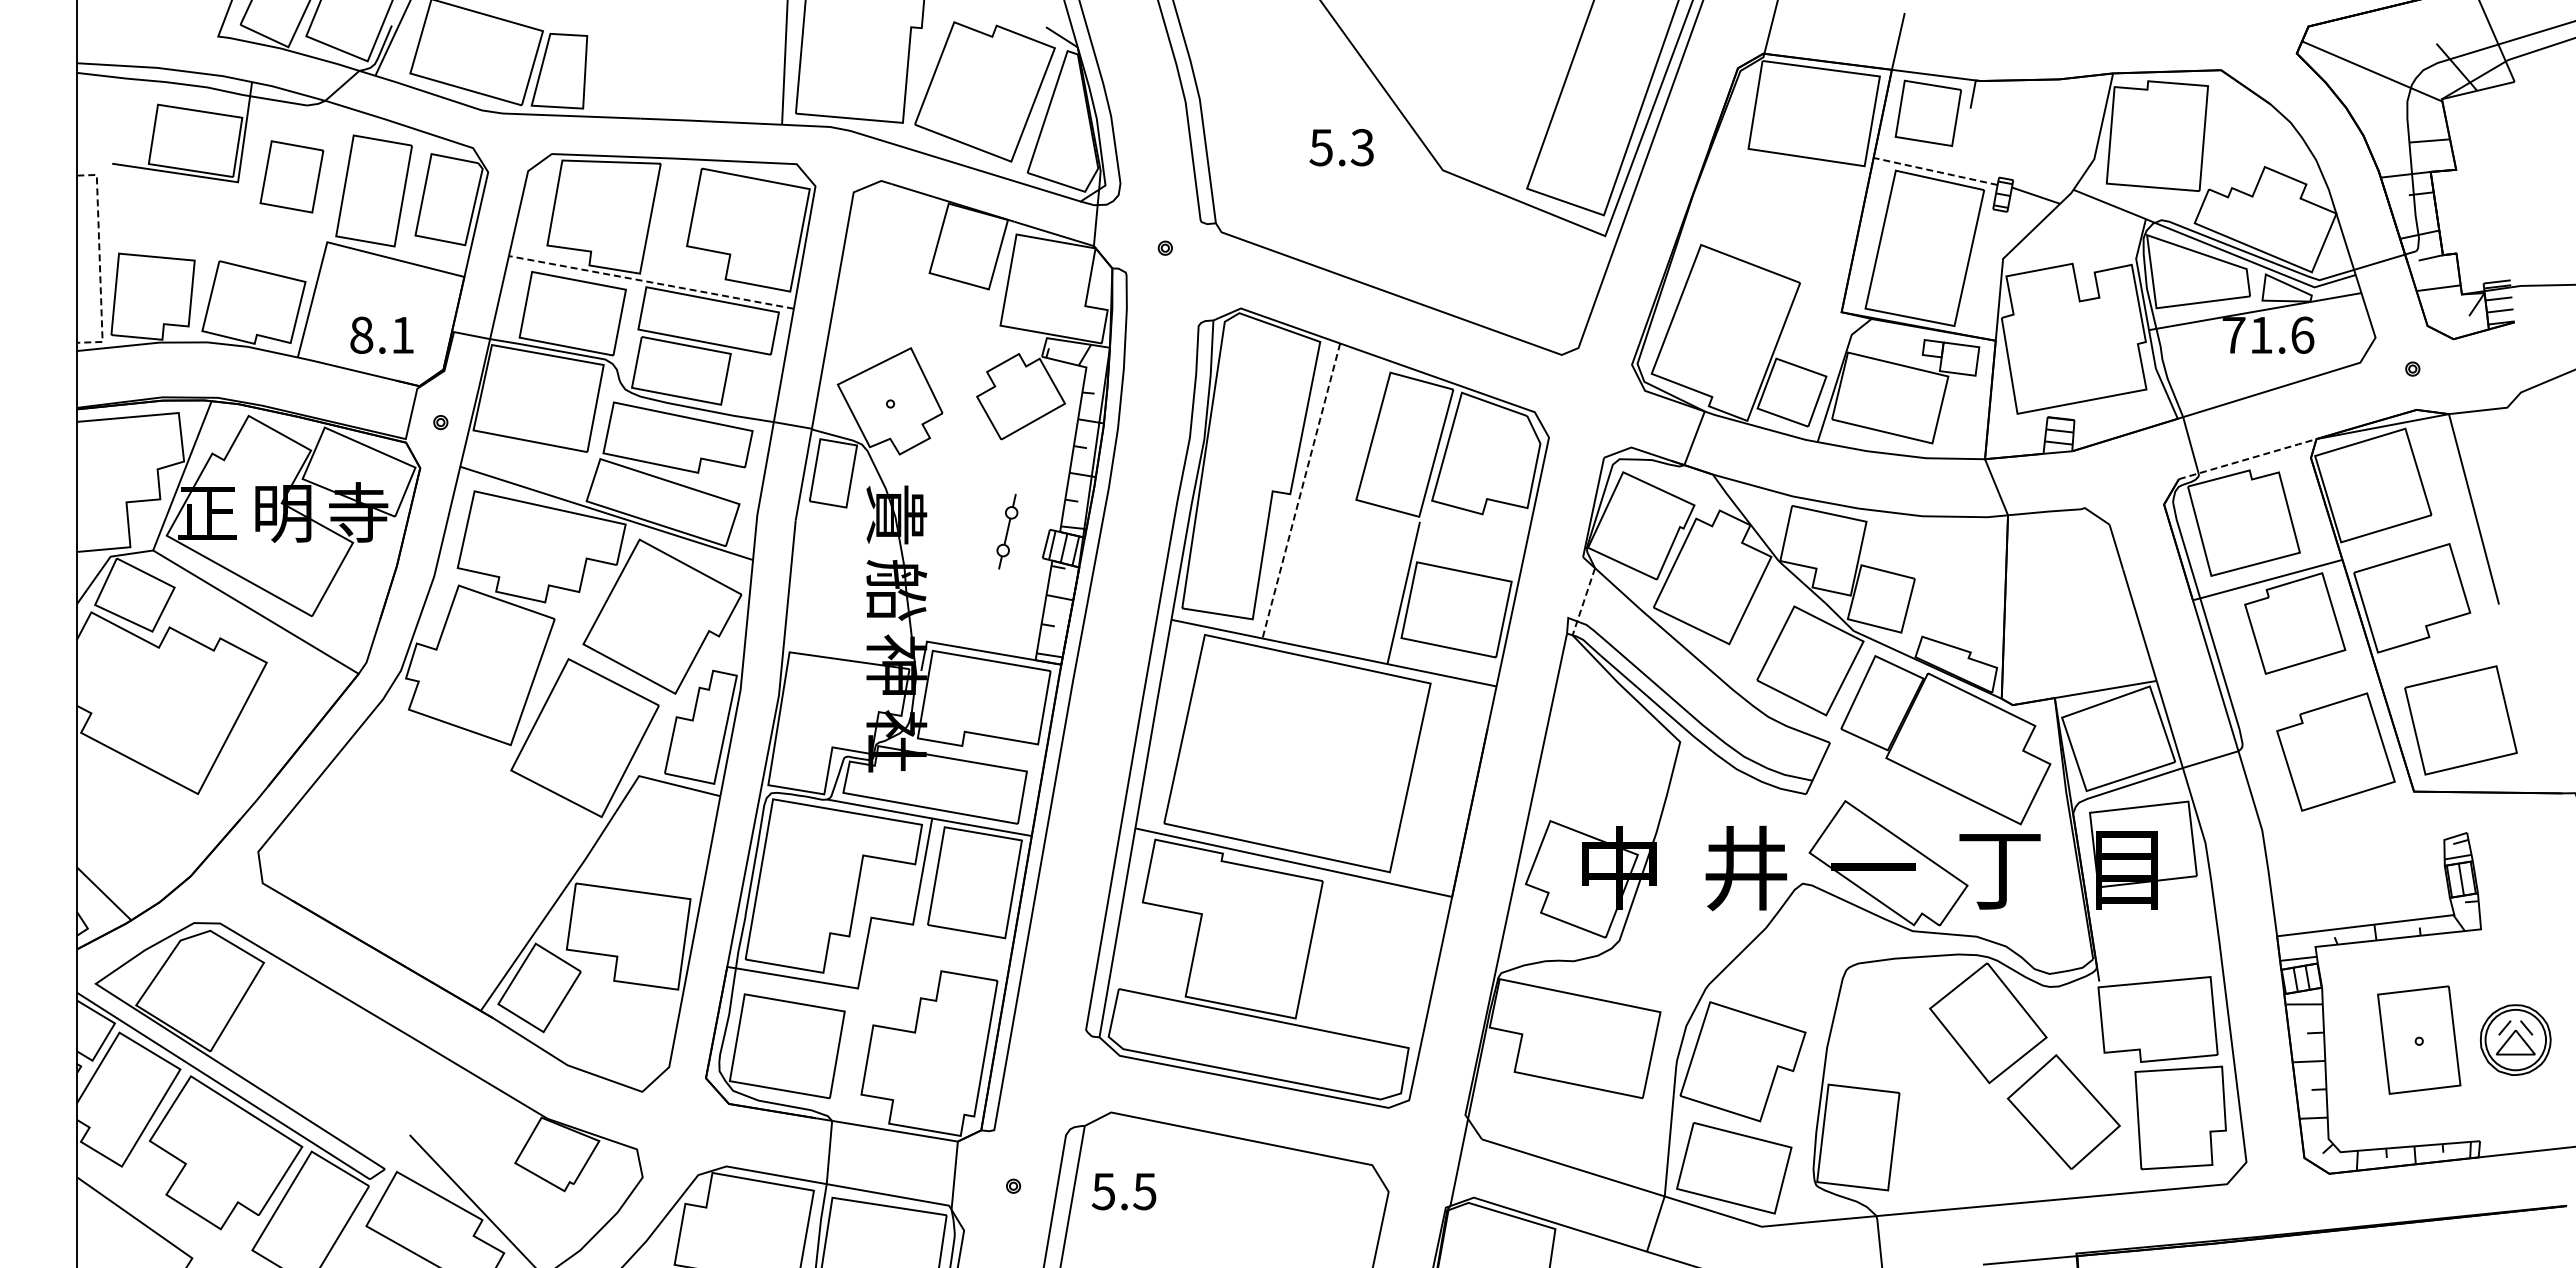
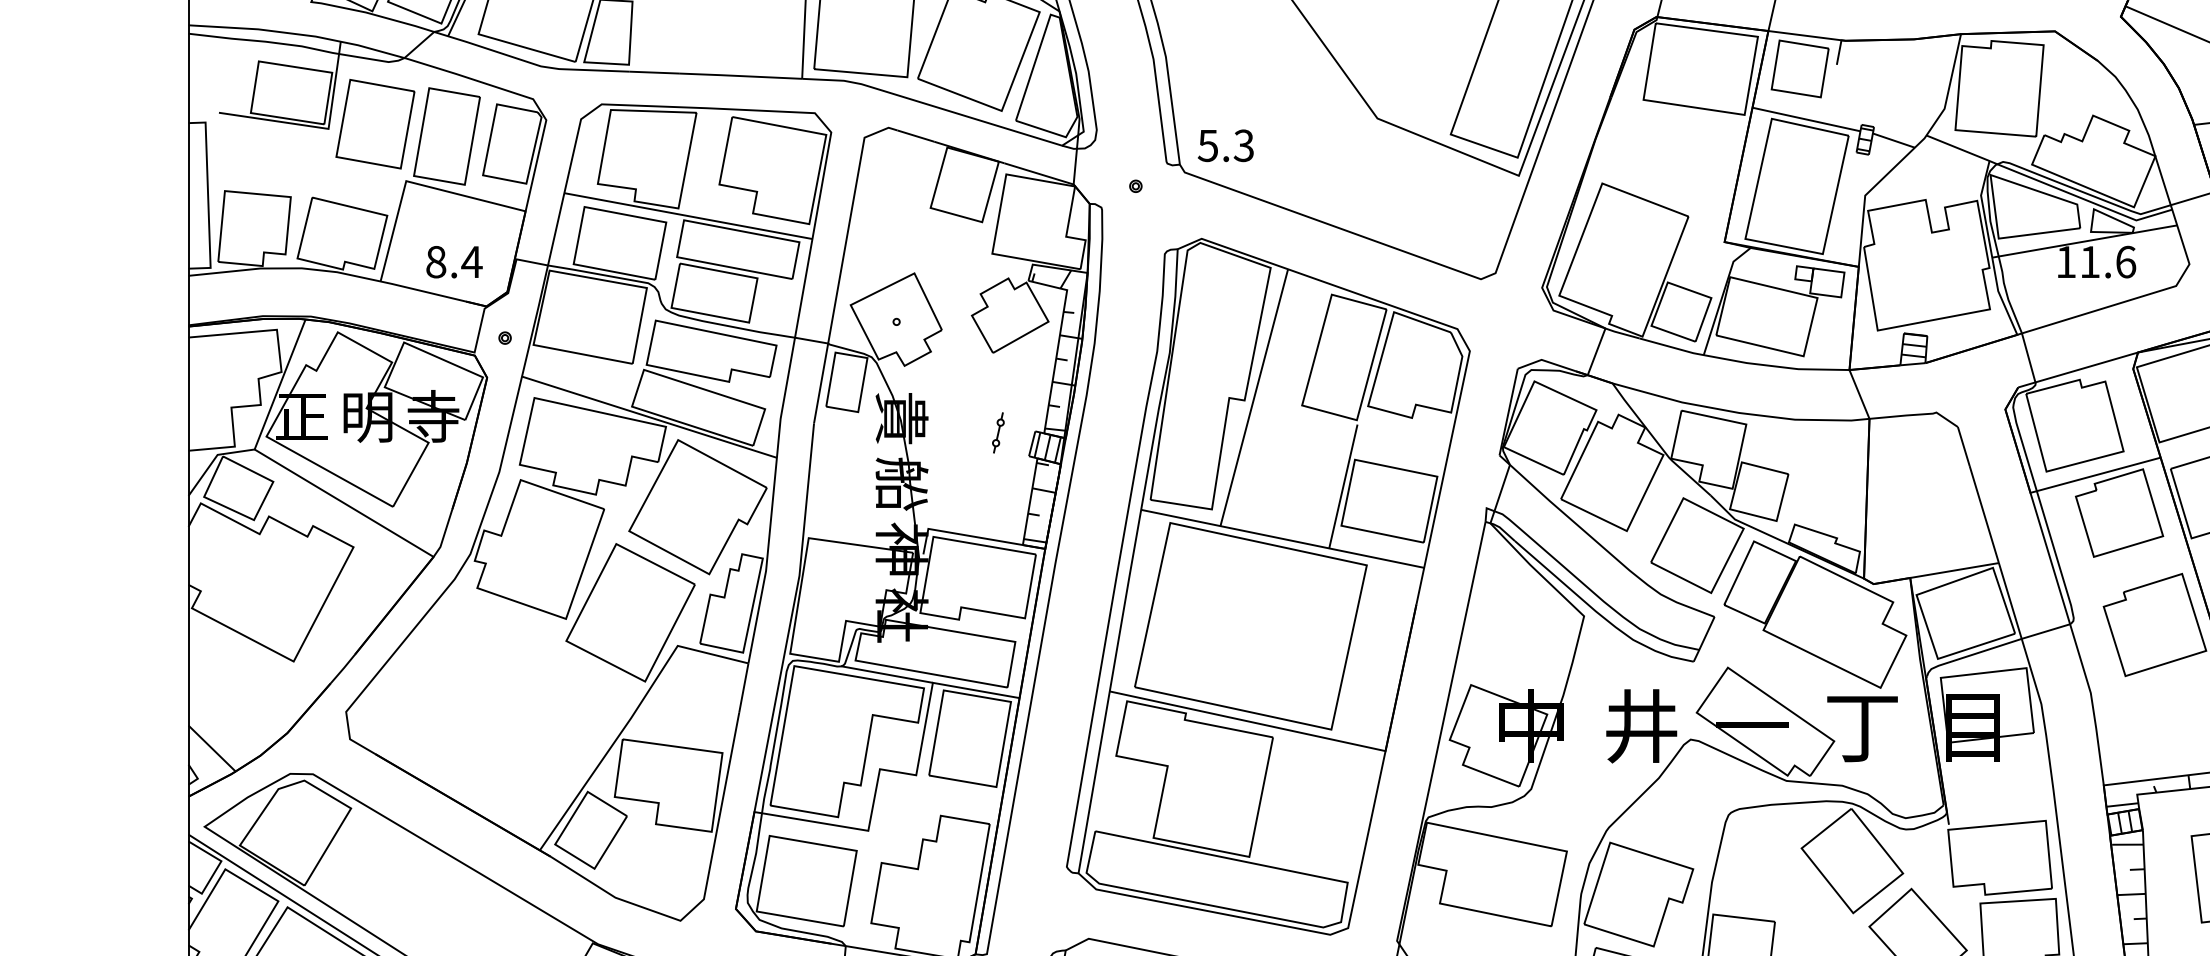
text: (1341, 147) -> (1225, 145), moved
line: (1935, 171) -> (1806, 119), dashed -> solid
part: (291, 176) -> (375, 123), size x1.43
line: (99, 261) -> (207, 197), dashed -> solid
line: (651, 282) -> (688, 216), dashed -> solid
text: (402, 335) -> (471, 262), 8.1 -> 8.4
text: (2233, 335) -> (2065, 262), 71.6 -> 11.6
line: (2248, 459) -> (2078, 370), dashed -> solid
line: (1301, 490) -> (1254, 397), dashed -> solid
part: (1007, 530) -> (998, 432), size x0.62
line: (1583, 602) -> (1499, 494), dashed -> solid

